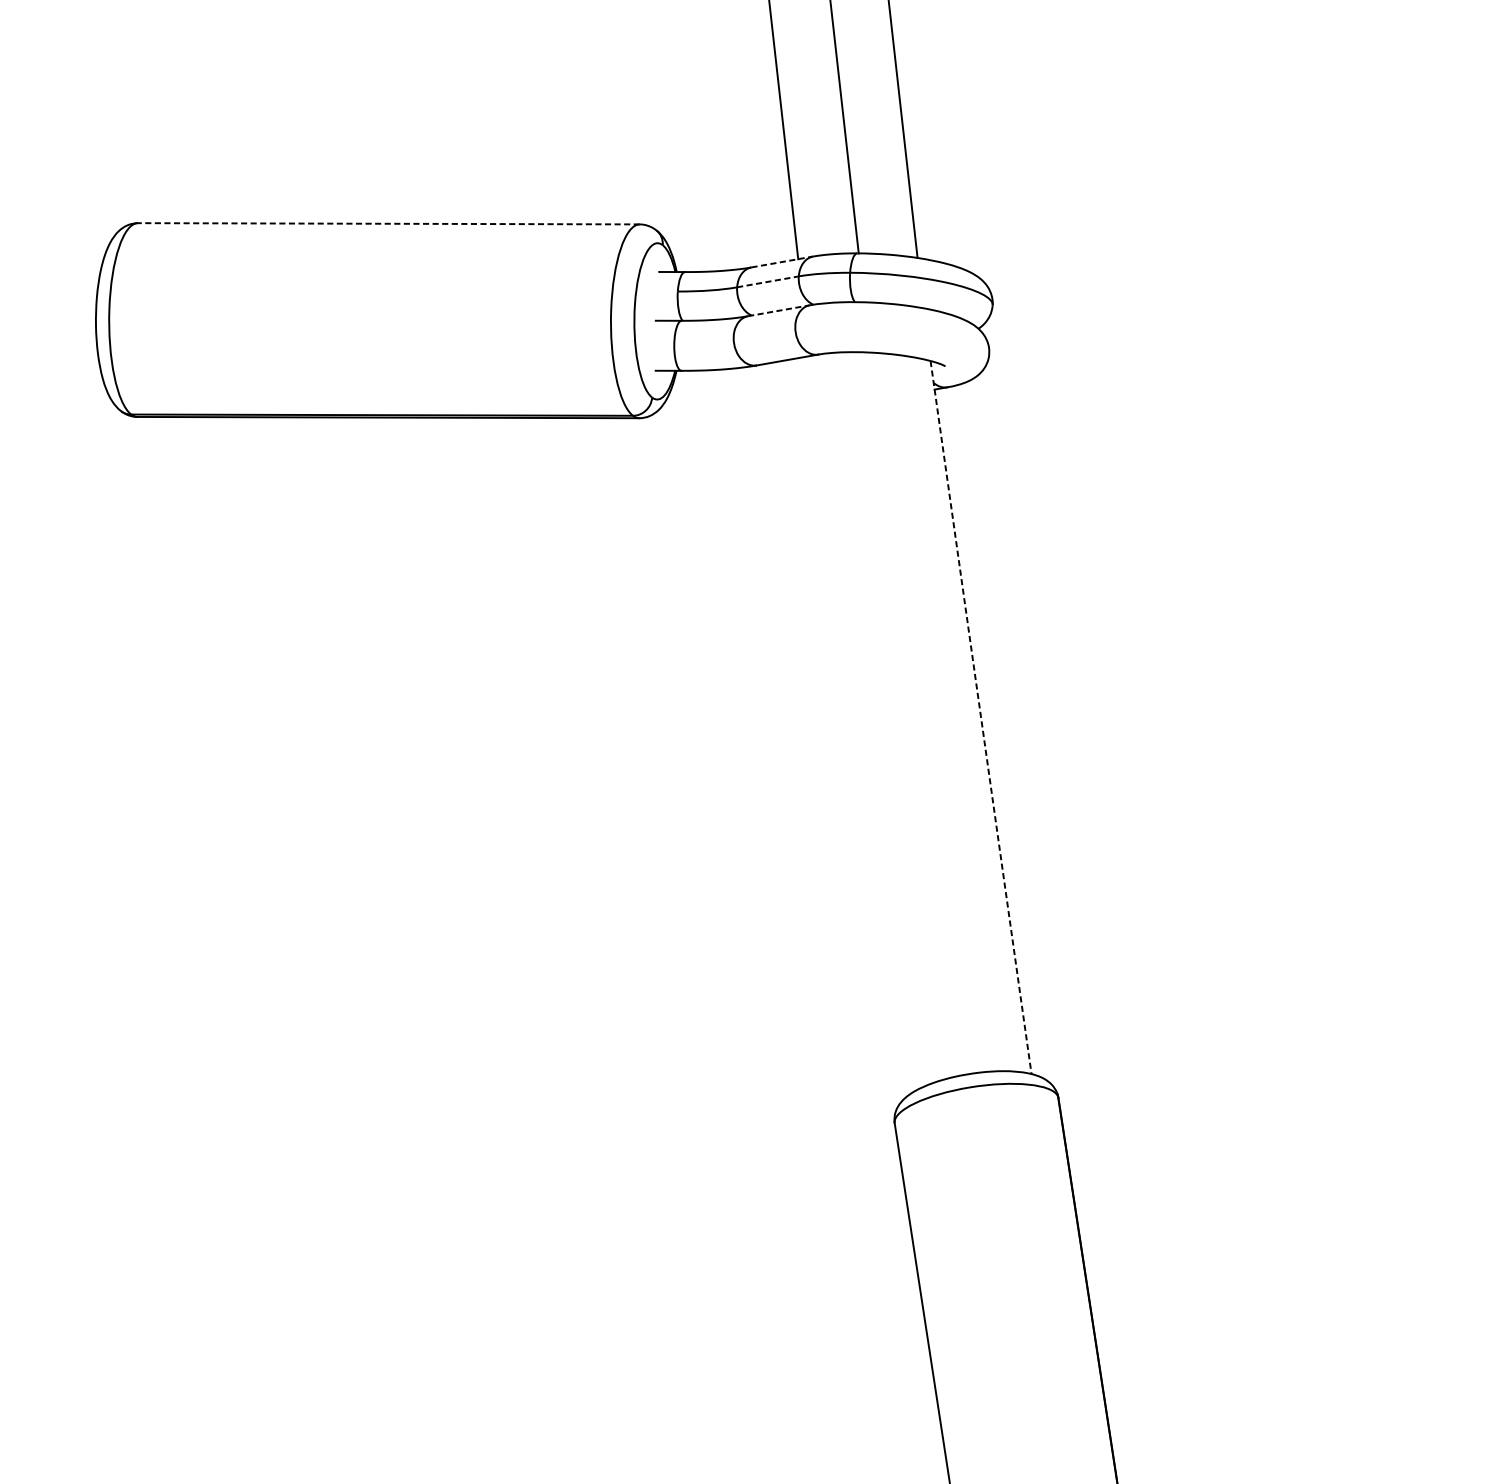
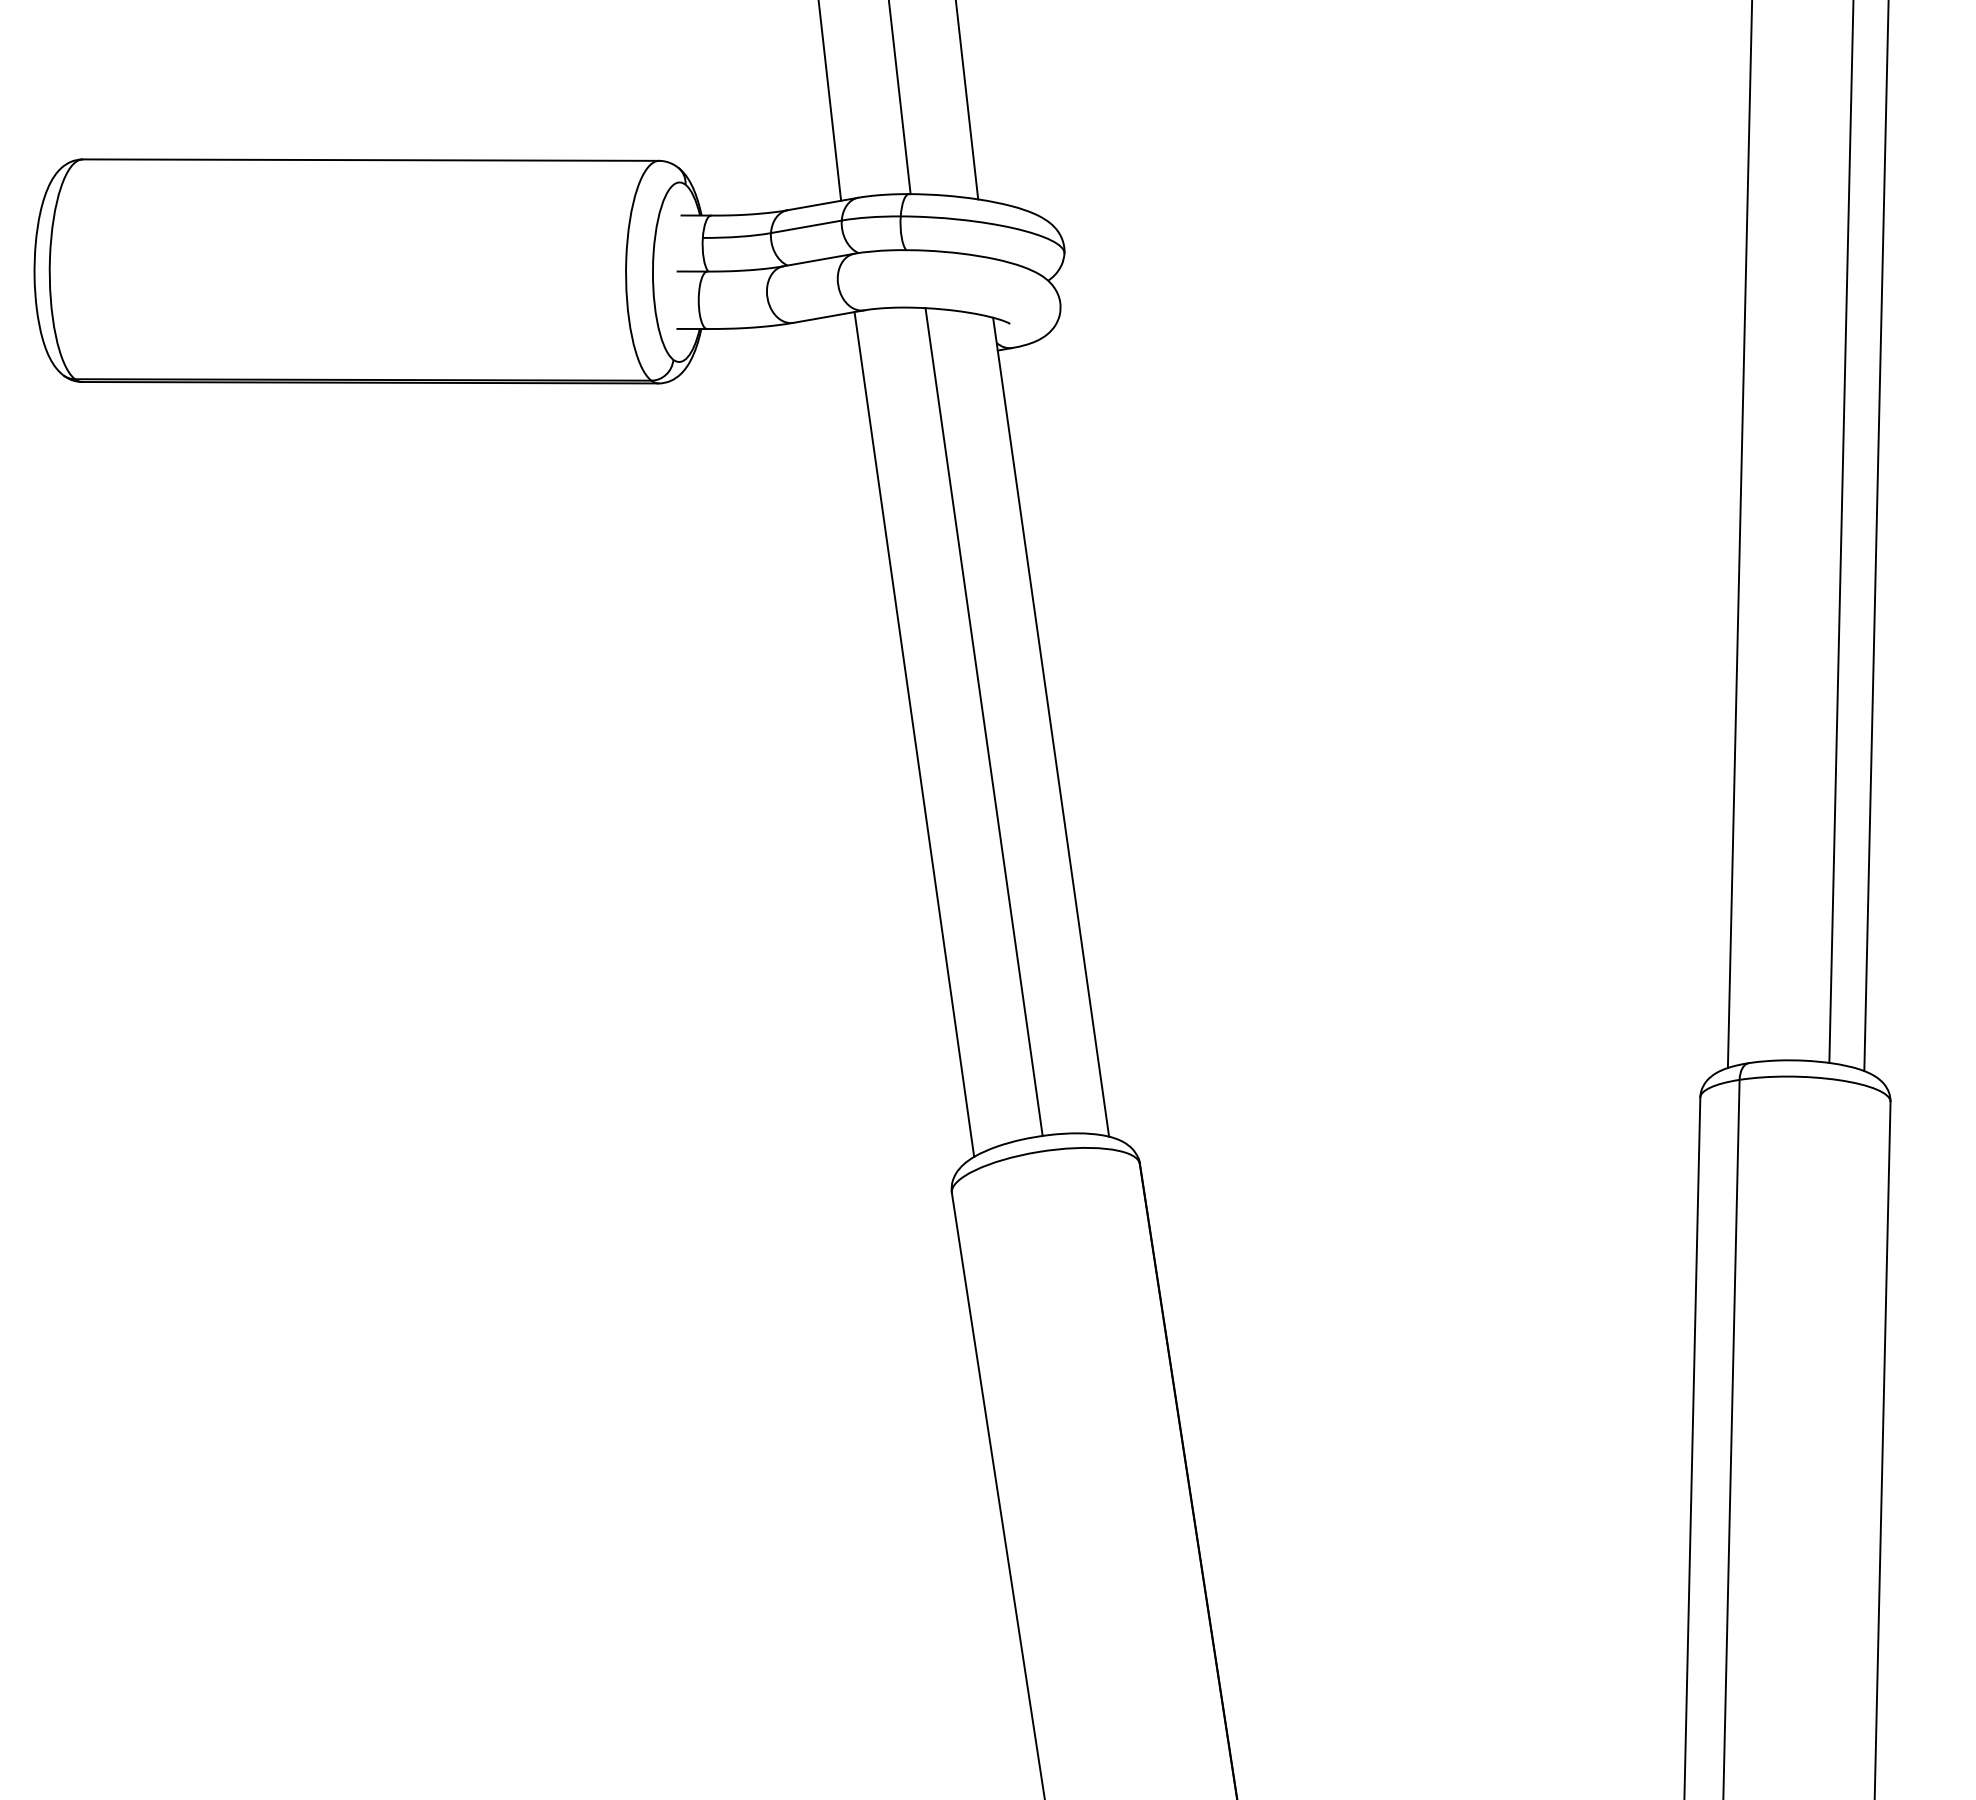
line: (388, 224) -> (370, 160), dashed -> solid
line: (782, 262) -> (822, 204), dashed -> solid
line: (768, 281) -> (806, 226), dashed -> solid
line: (779, 311) -> (819, 260), dashed -> solid
line: (922, 712) -> (983, 721), added
line: (981, 717) -> (1051, 727), dashed -> solid
line: (862, 723) -> (914, 734), added

